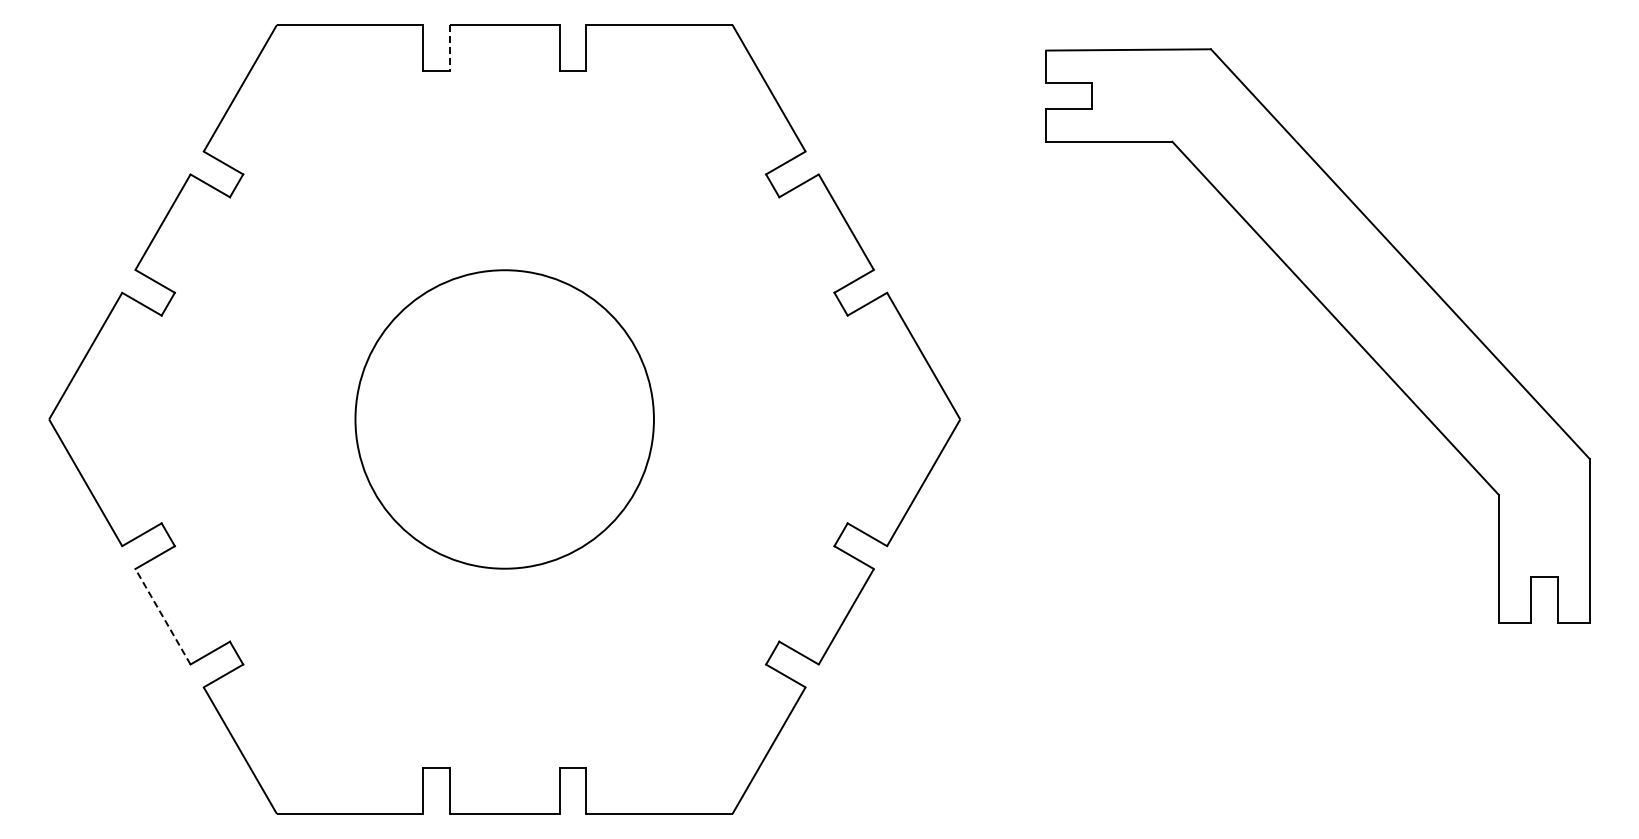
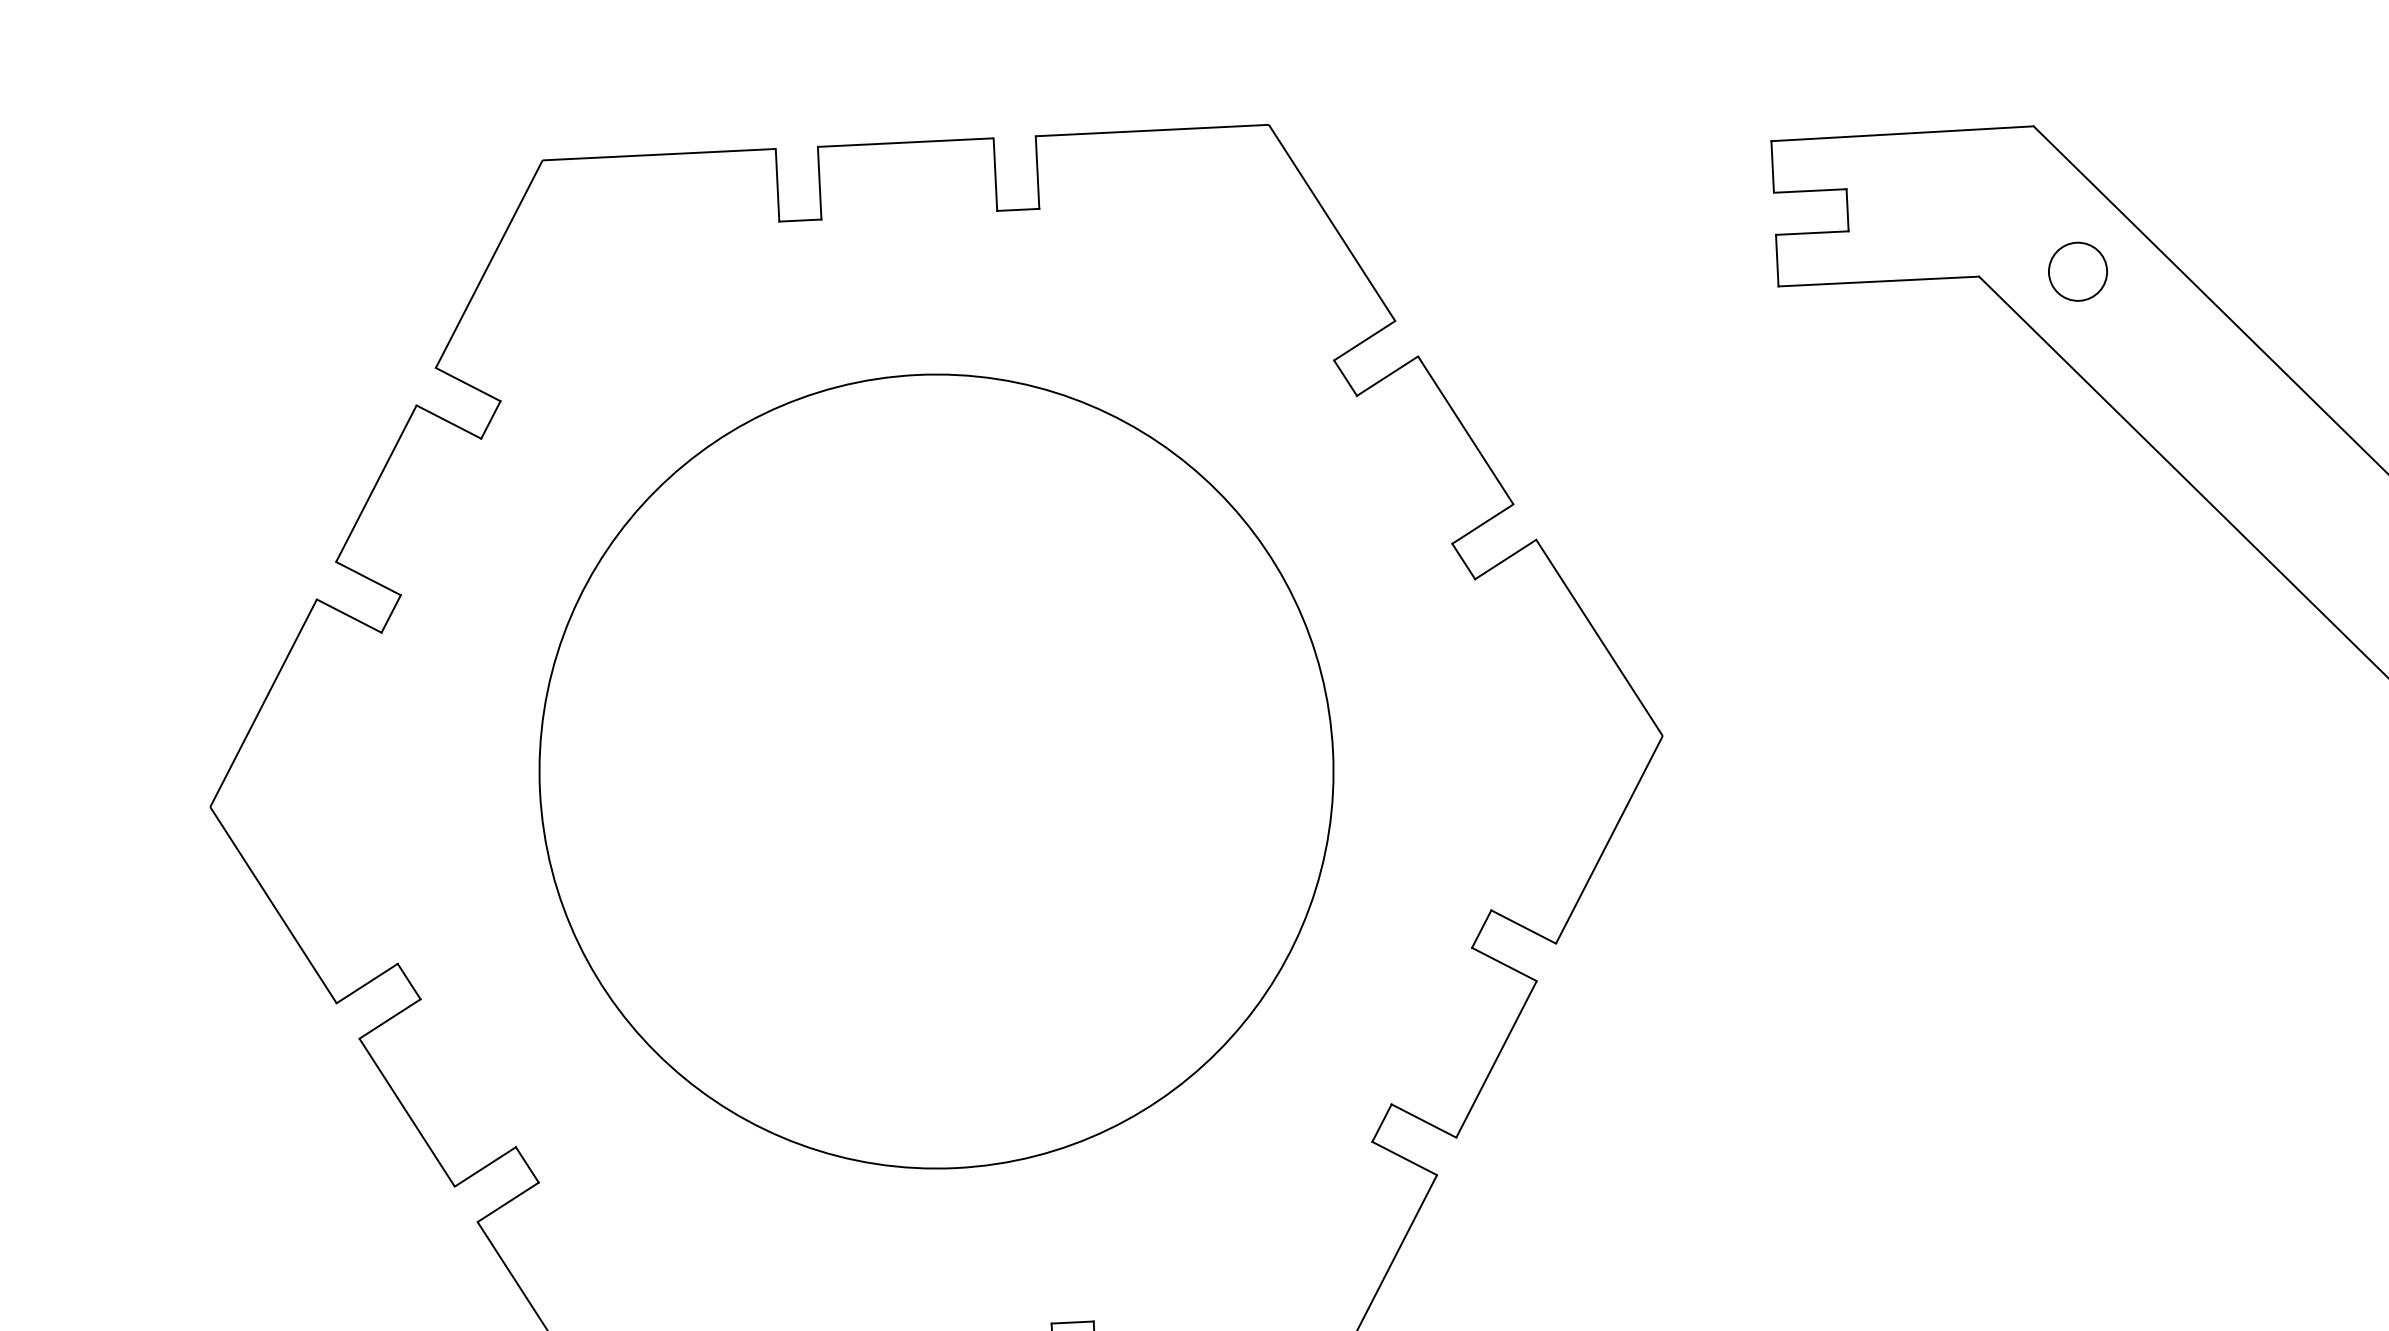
line: (449, 47) -> (819, 182), dashed -> solid
circle: (1234, 141) -> (2078, 271), added
circle: (504, 419) -> (936, 771), size x1.67
line: (162, 616) -> (406, 1112), dashed -> solid

